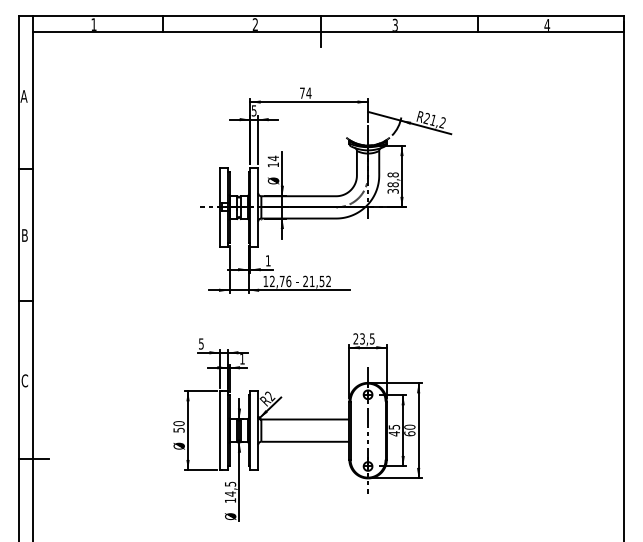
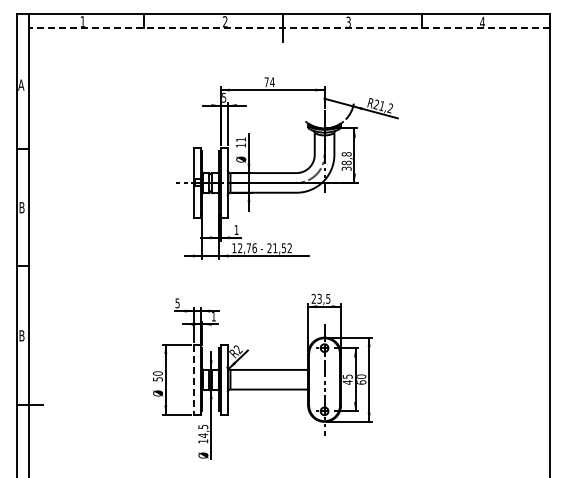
line: (328, 32) -> (289, 28), solid -> dashed
text: (272, 158) -> (240, 139), 14 -> 11
text: (24, 380) -> (21, 335), C -> B
line: (219, 431) -> (193, 380), solid -> dashed

